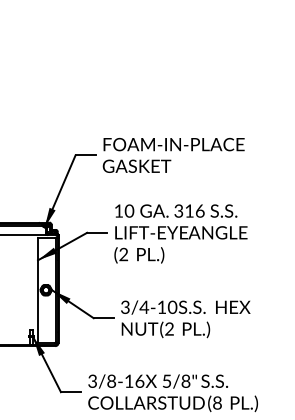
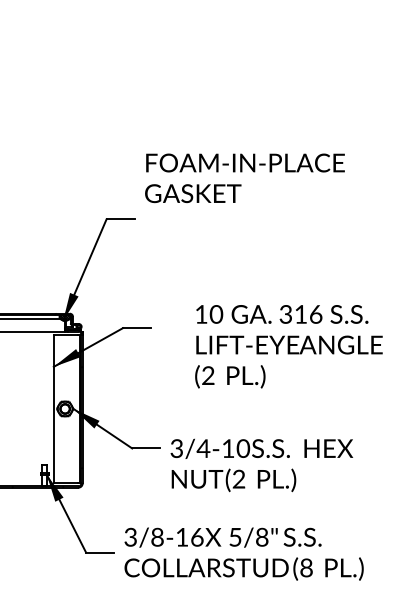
text: (173, 155) -> (244, 178), moved
text: (180, 233) -> (288, 346), moved
text: (185, 319) -> (261, 465), moved

